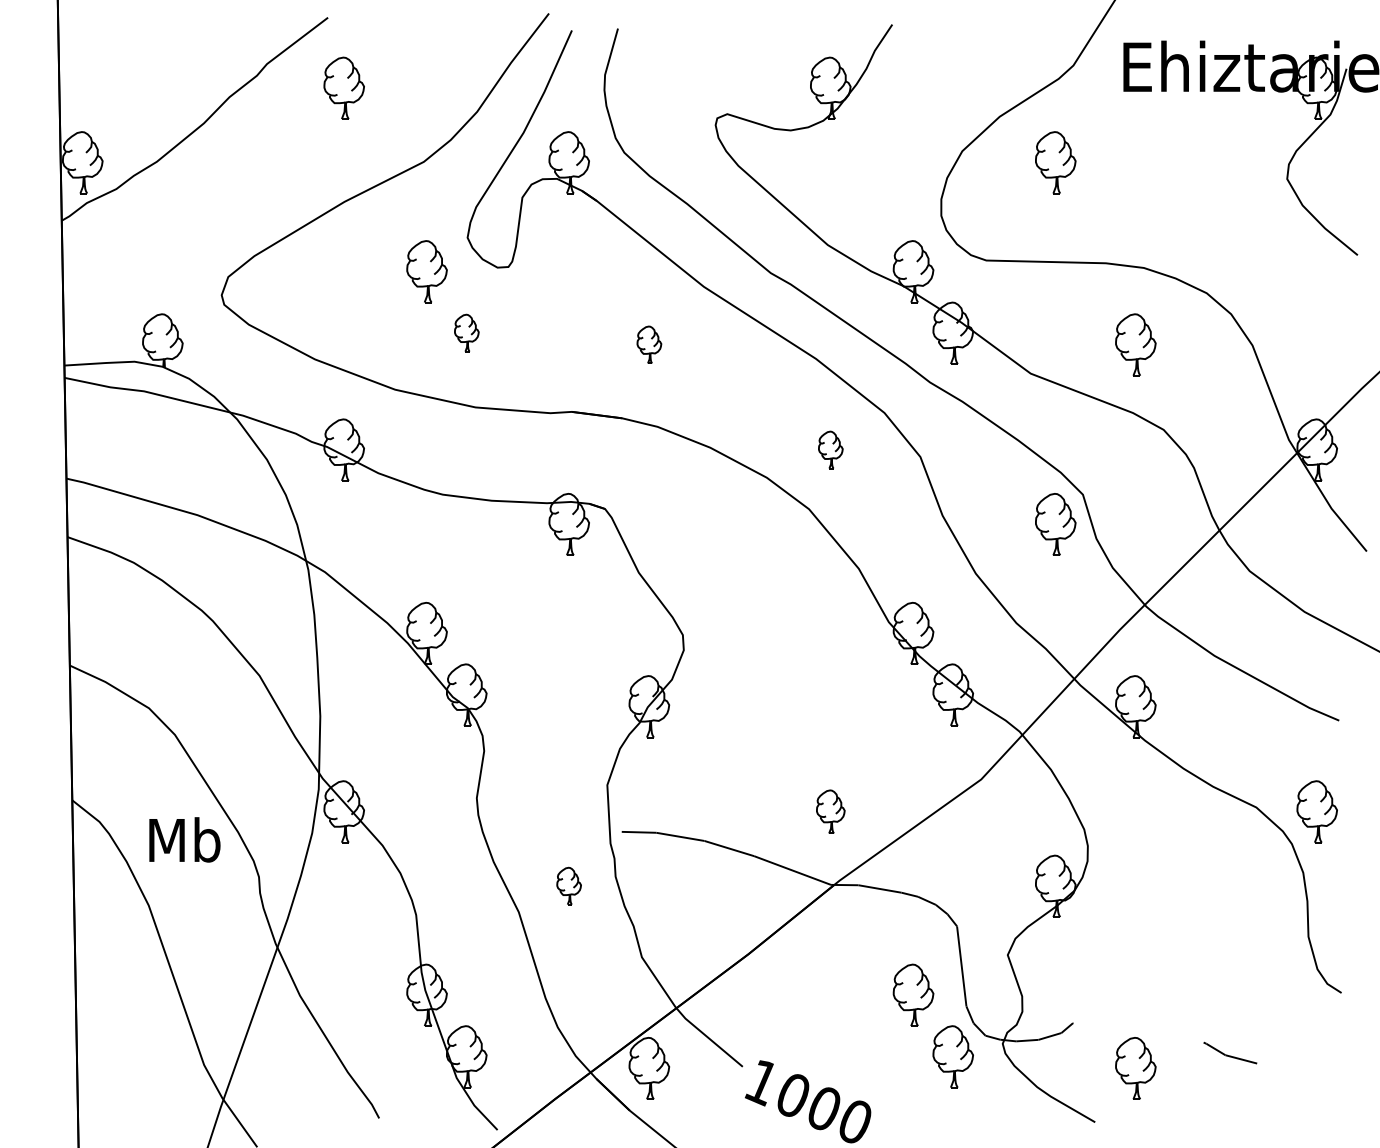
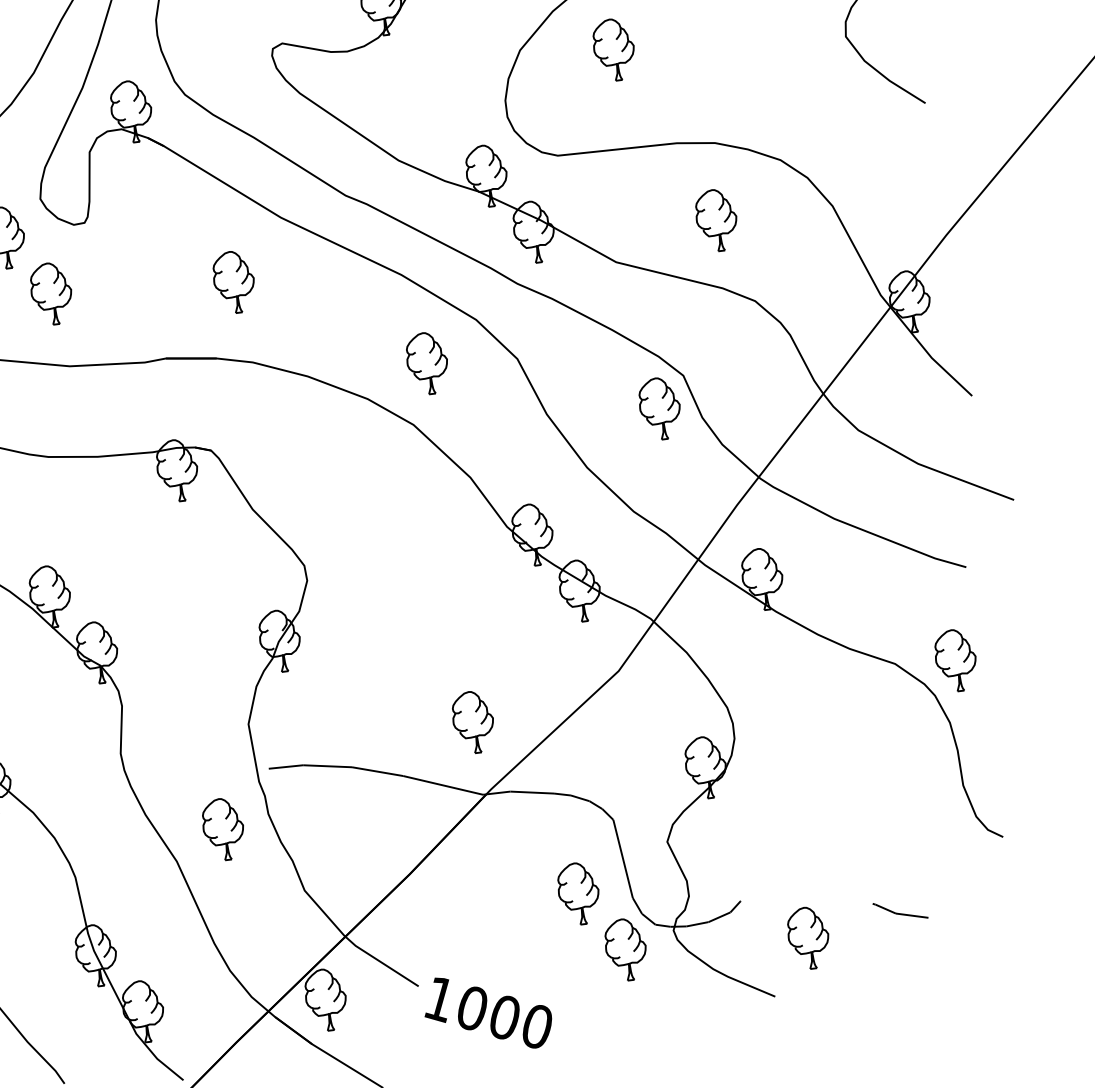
part: (466, 332) -> (51, 293), size x1.67
part: (649, 344) -> (234, 281), size x1.67
part: (830, 449) -> (427, 362), size x1.67
part: (830, 811) -> (473, 722), size x1.43
part: (568, 885) -> (222, 828), size x1.67

